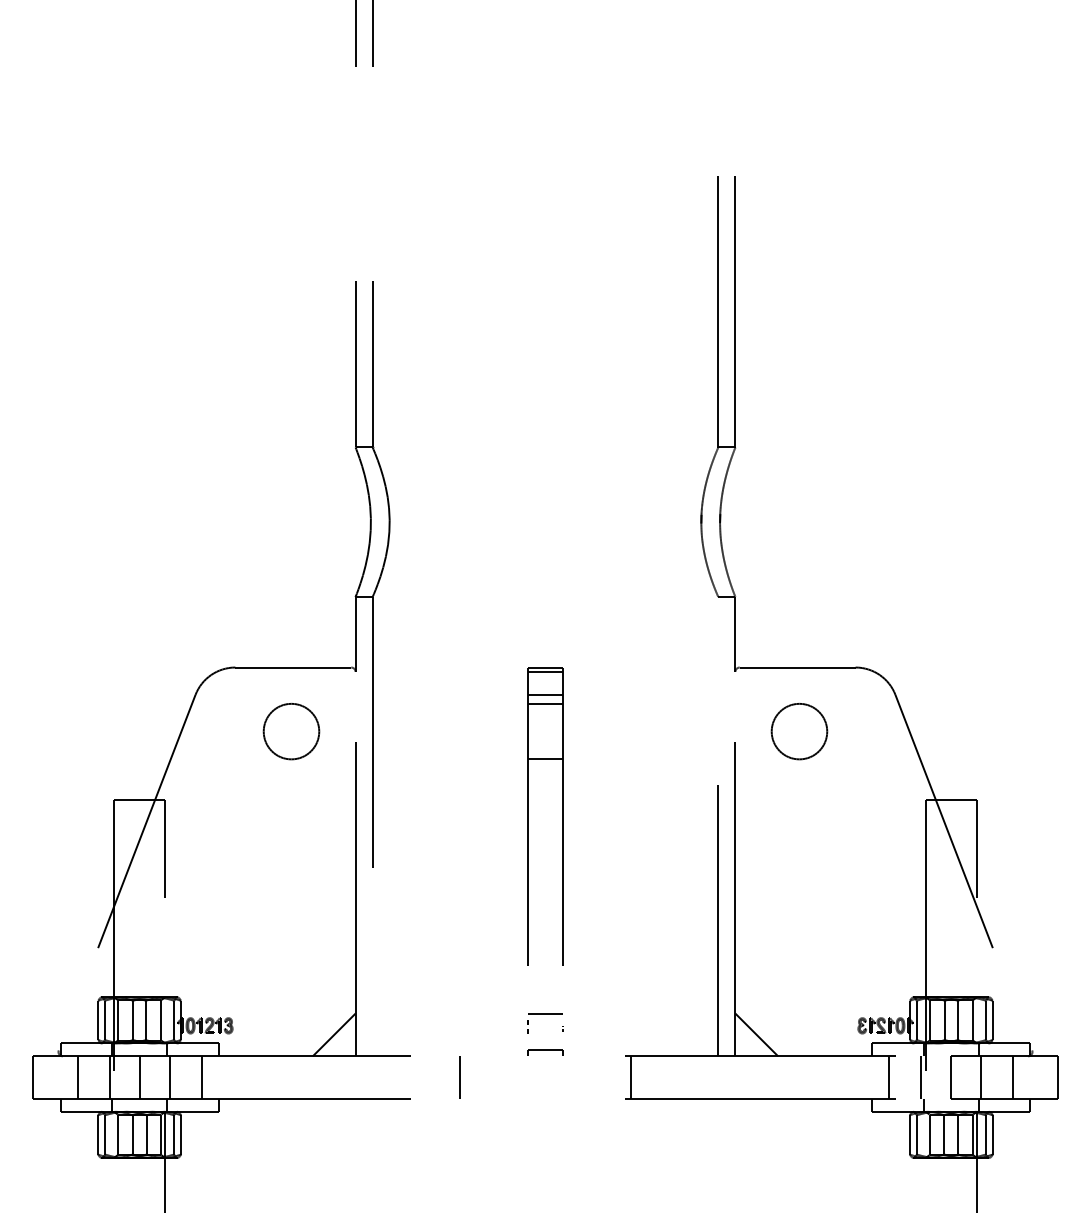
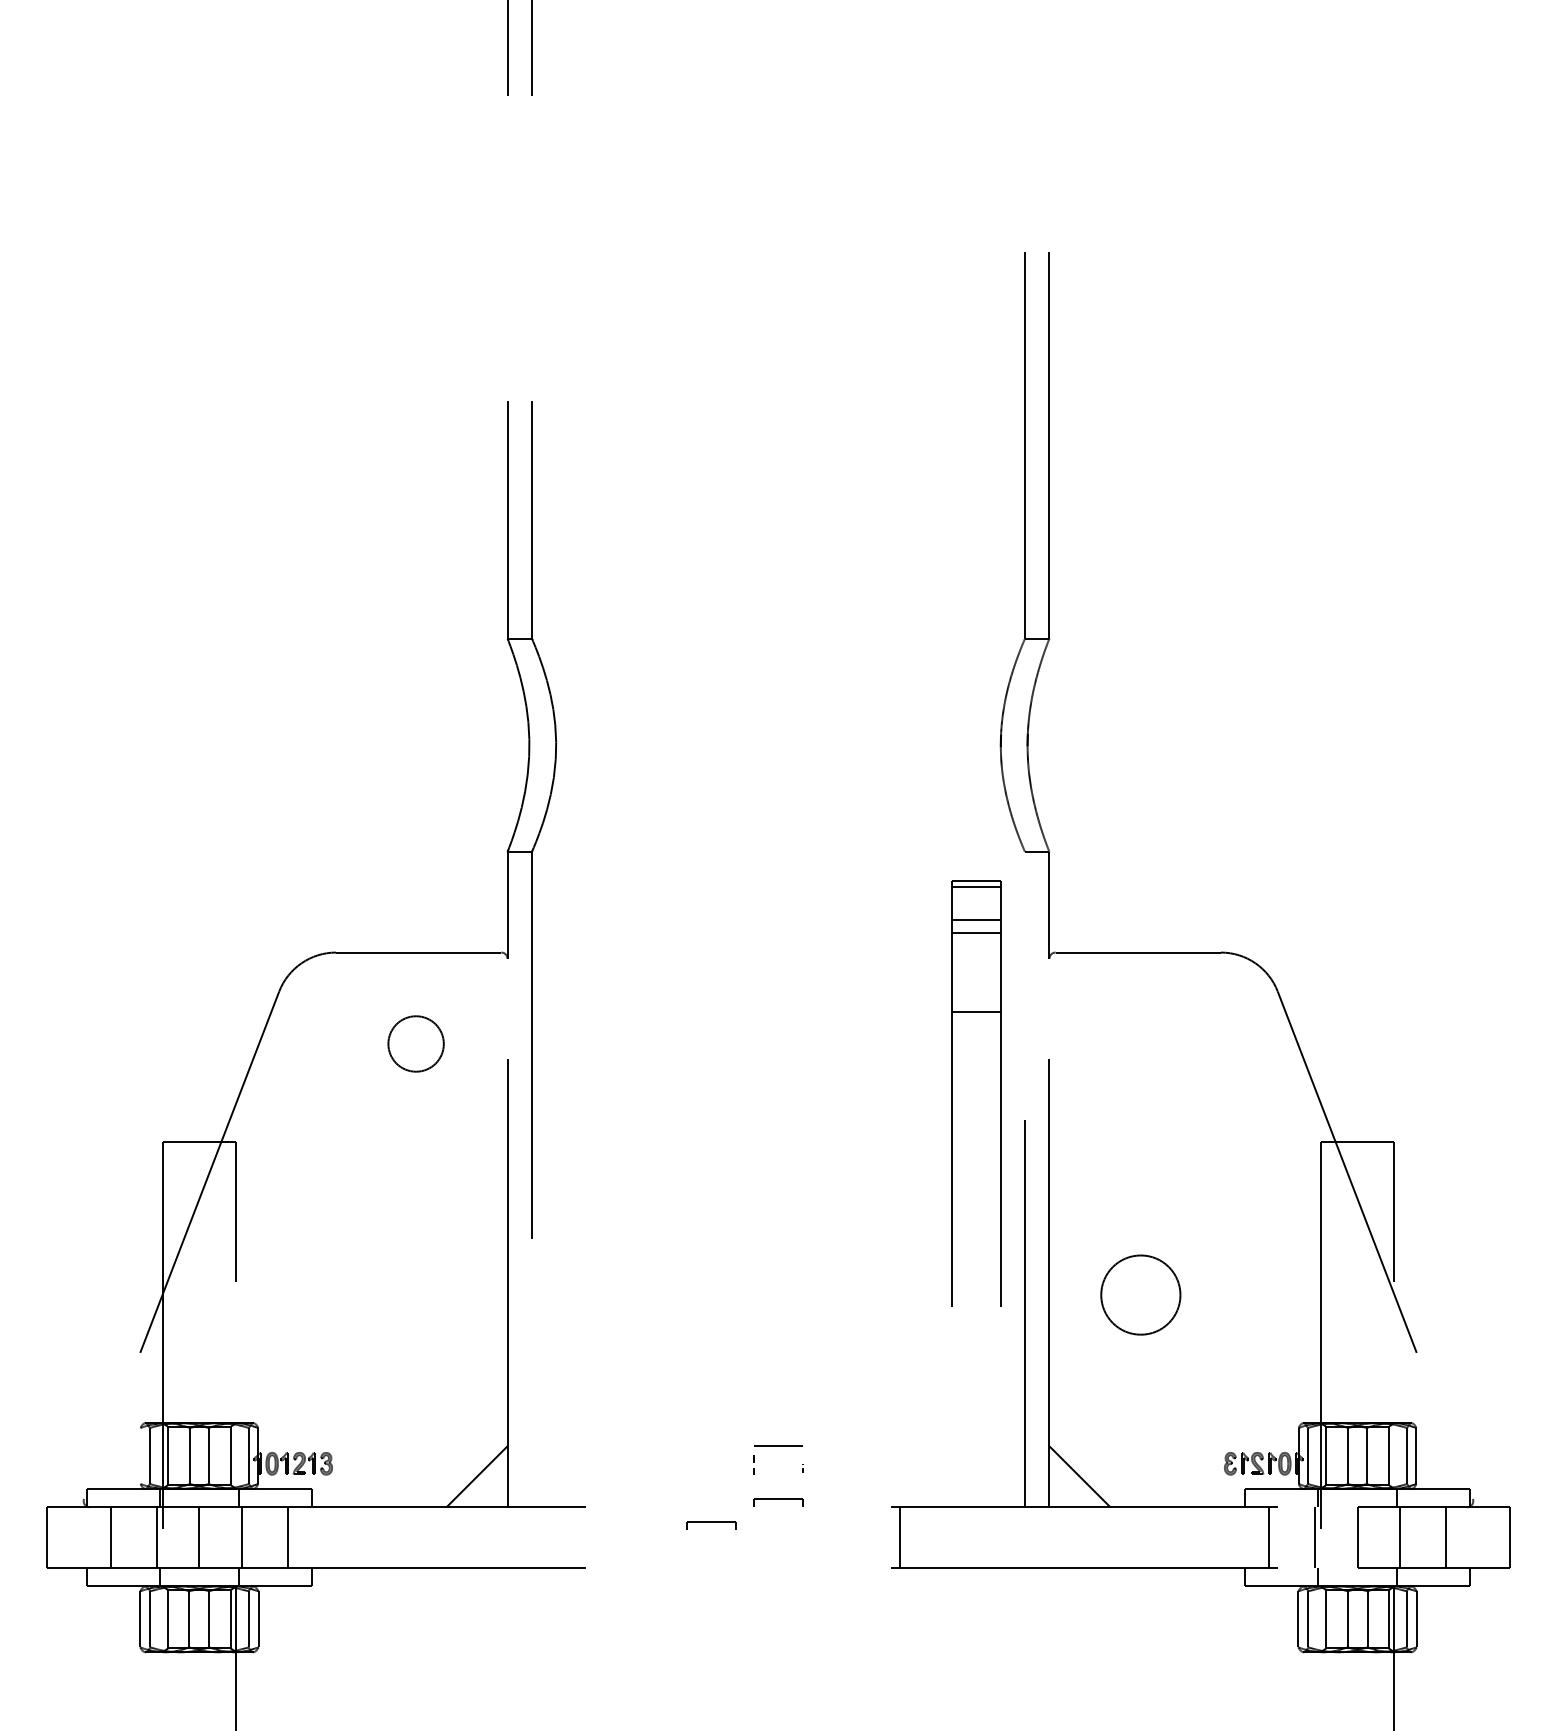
circle: (291, 731) -> (416, 1043), size x0.7
circle: (799, 731) -> (1140, 1294), moved
part: (528, 816) -> (952, 1093), moved
line: (98, 1020) -> (140, 1456), removed
part: (498, 1068) -> (711, 1524), added
line: (460, 1077) -> (657, 1537), removed

